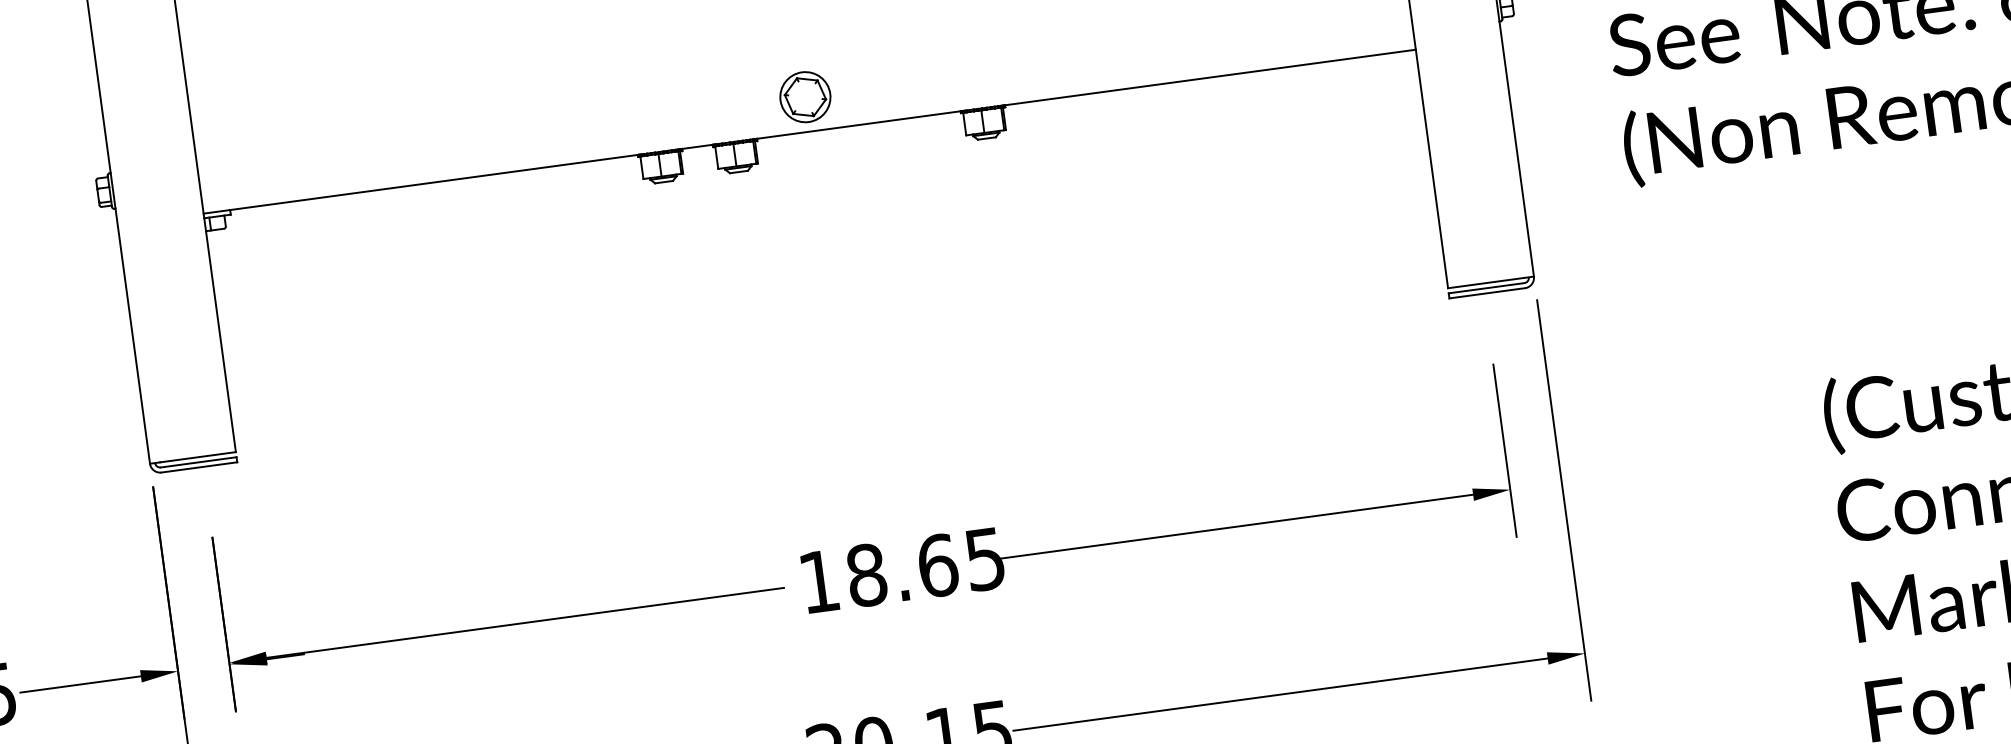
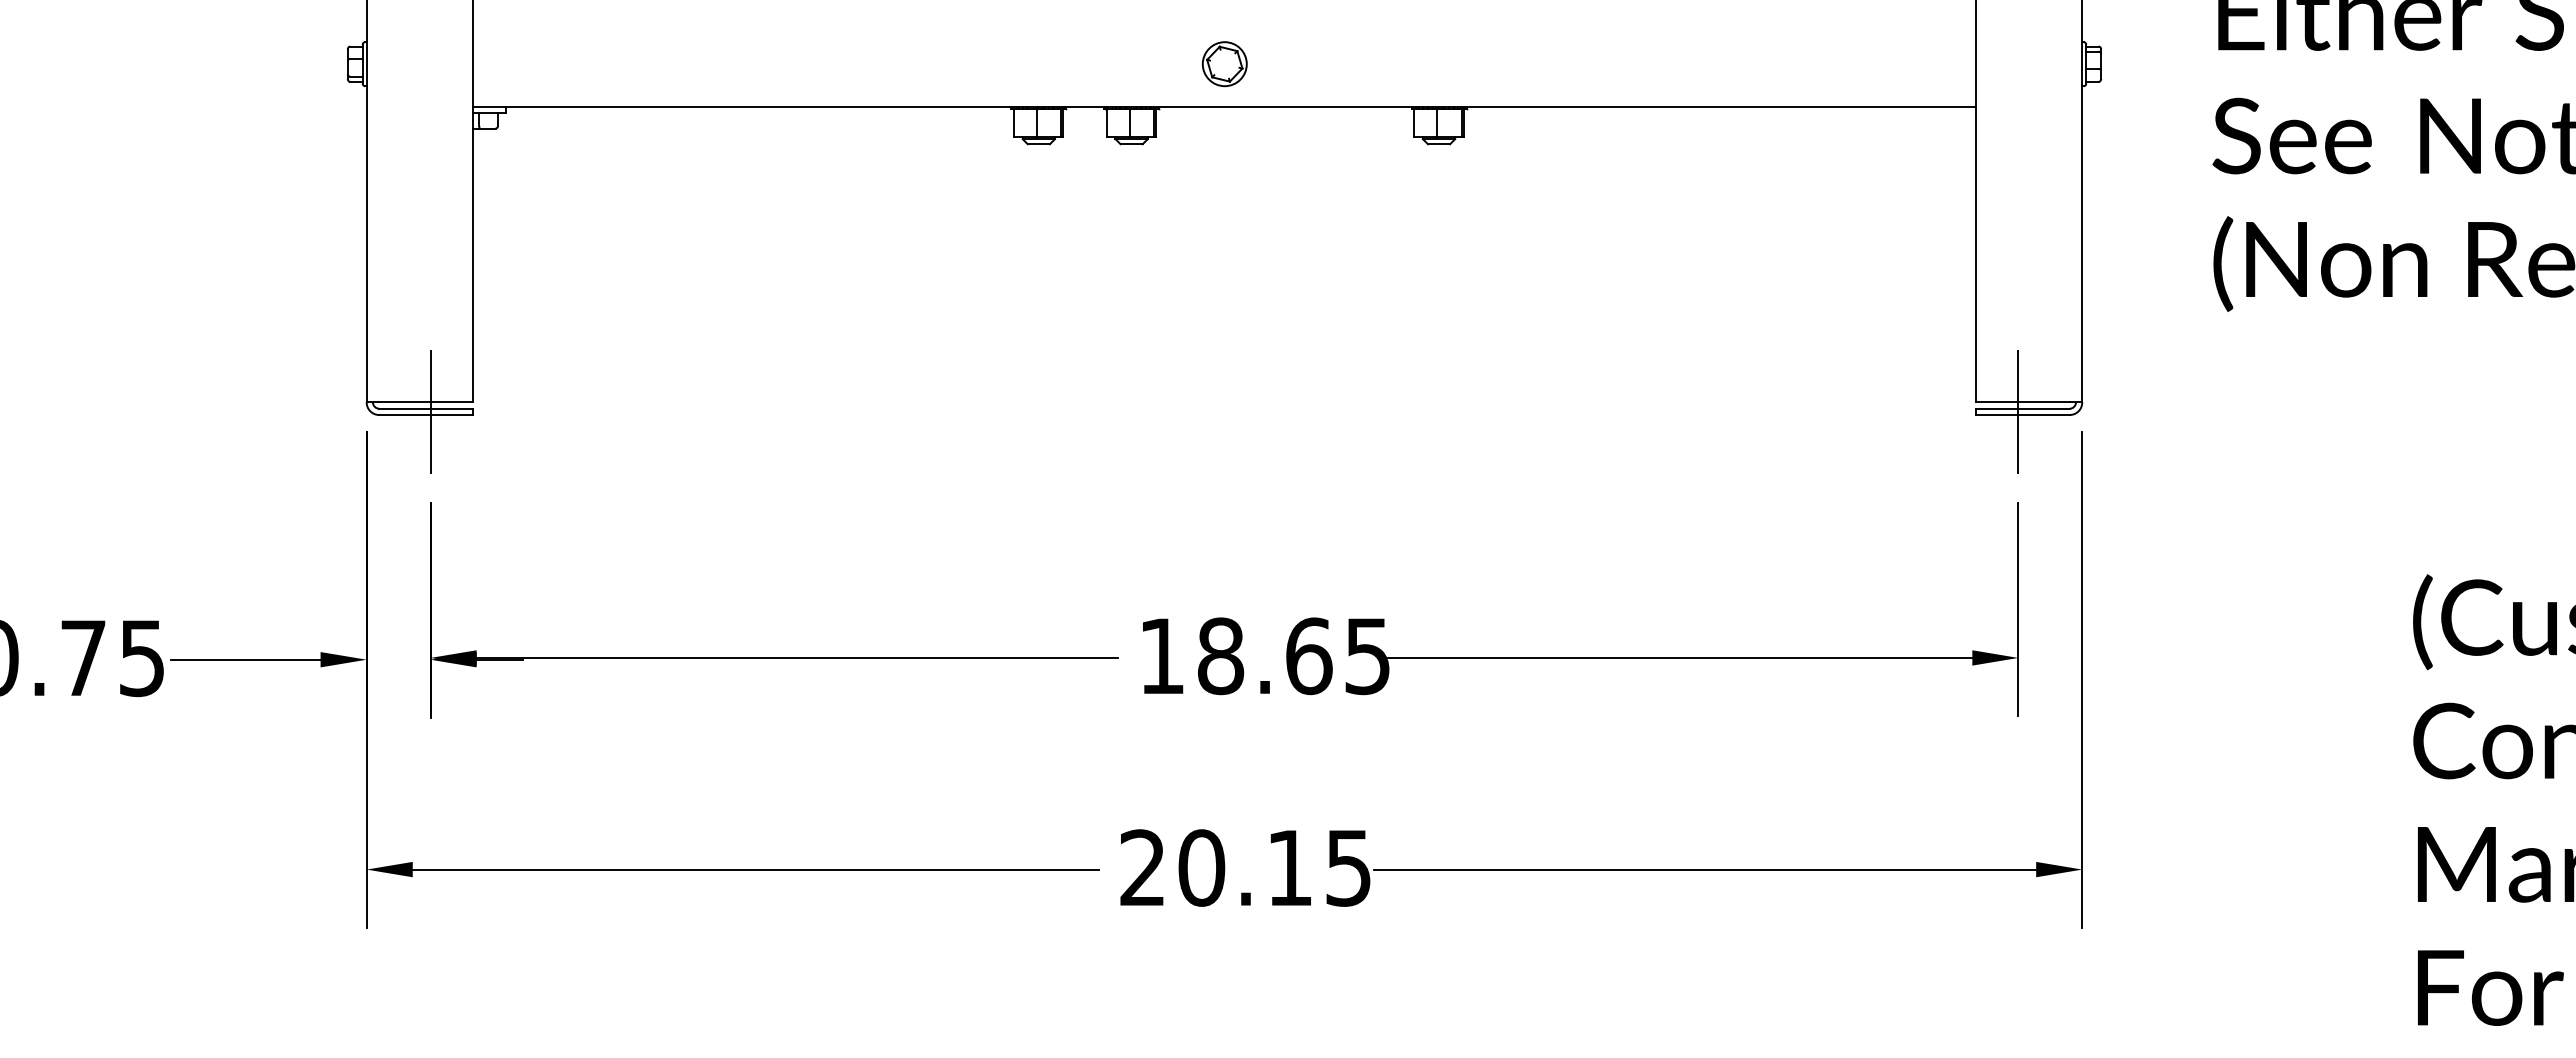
part: (805, 97) -> (1224, 64), size x0.71
line: (1483, 290) -> (2018, 411), added
line: (202, 464) -> (430, 411), added

